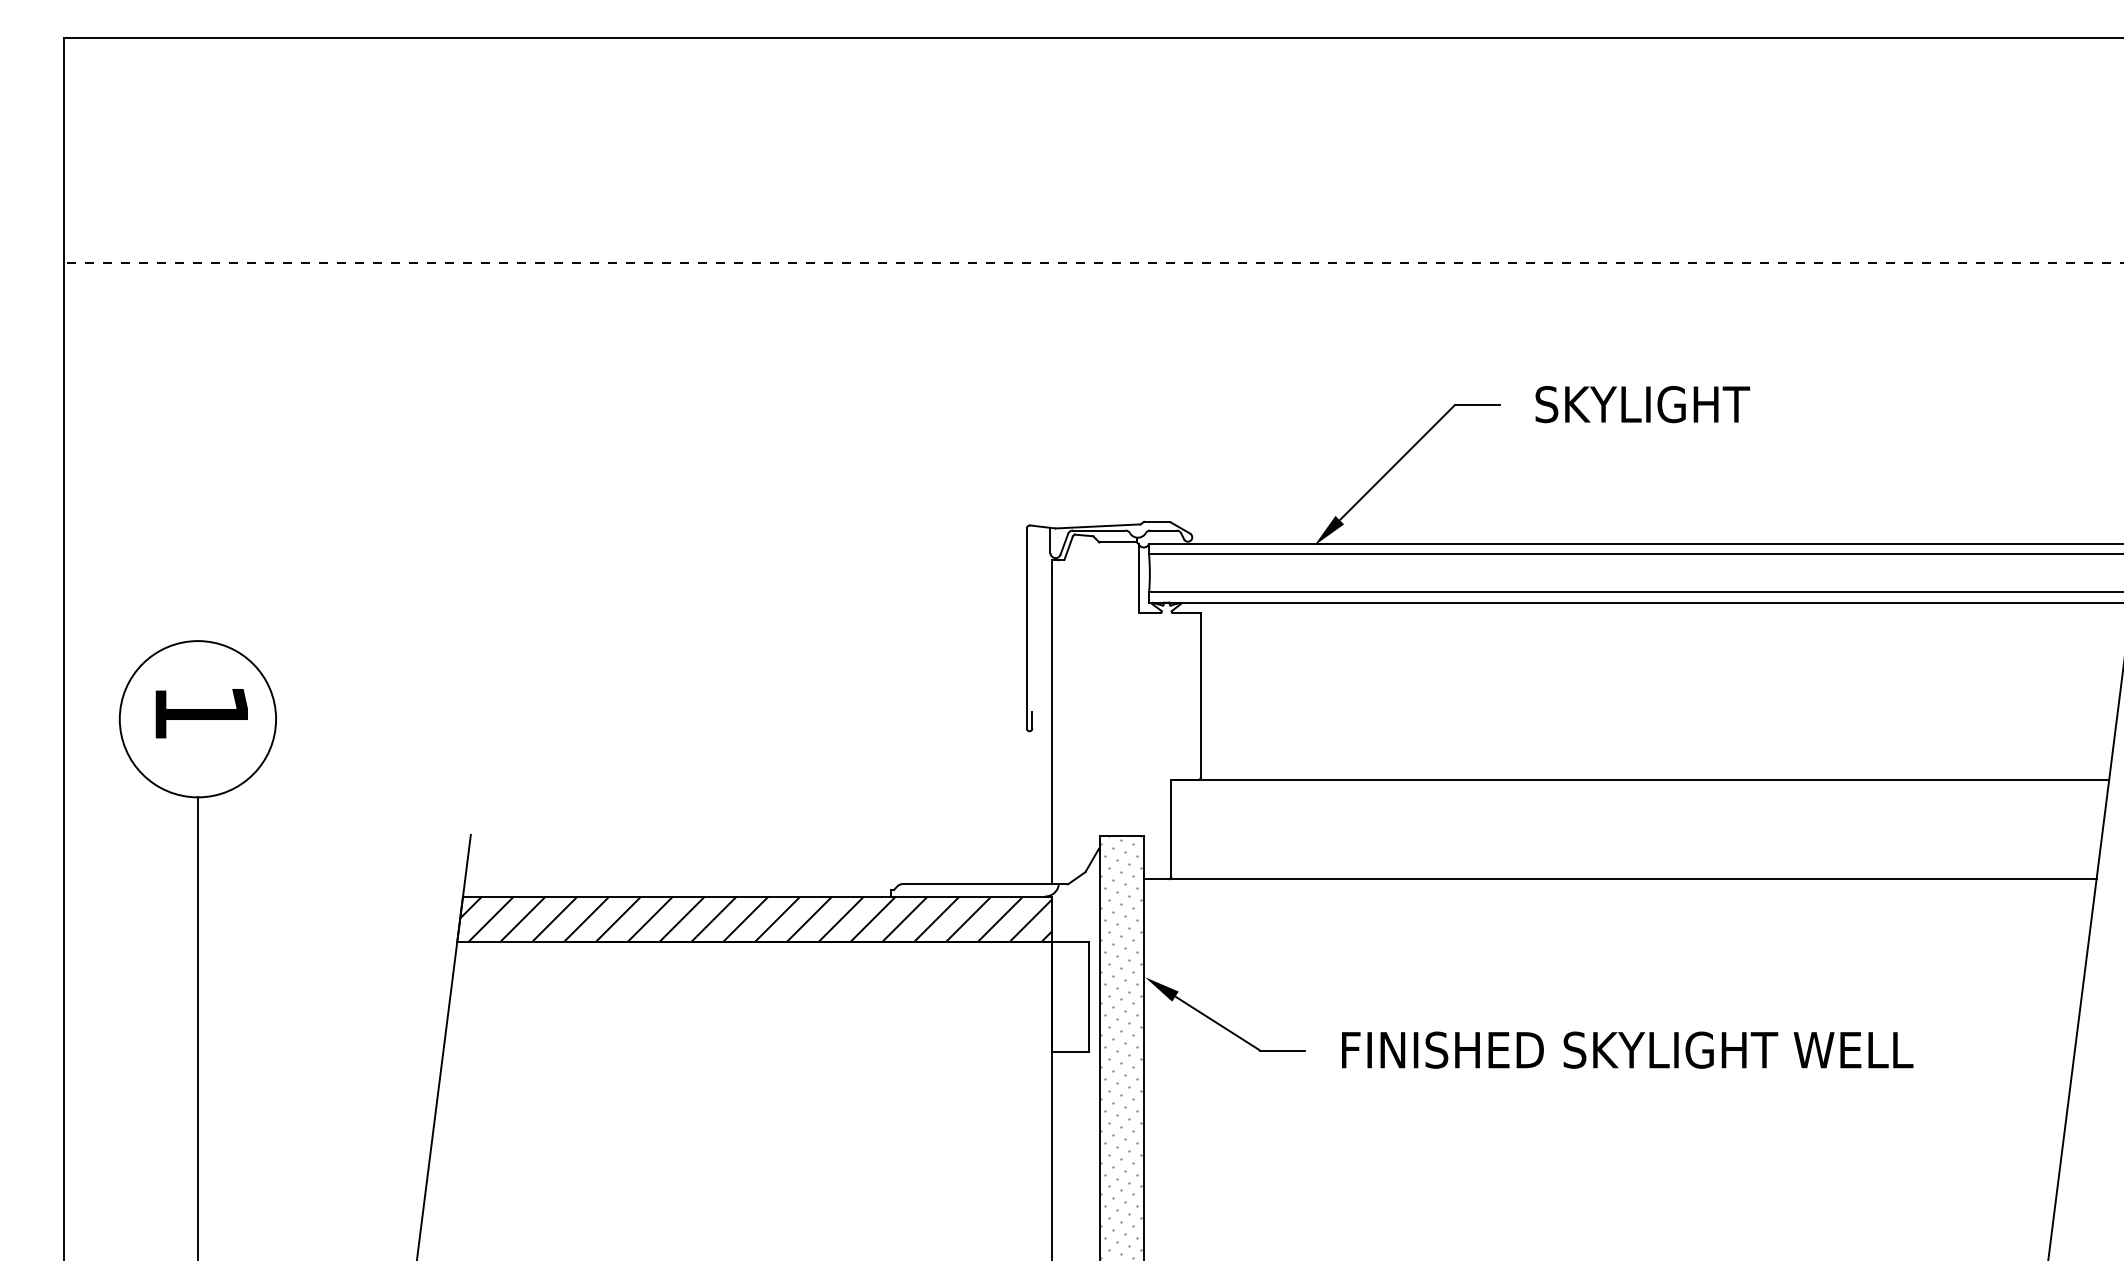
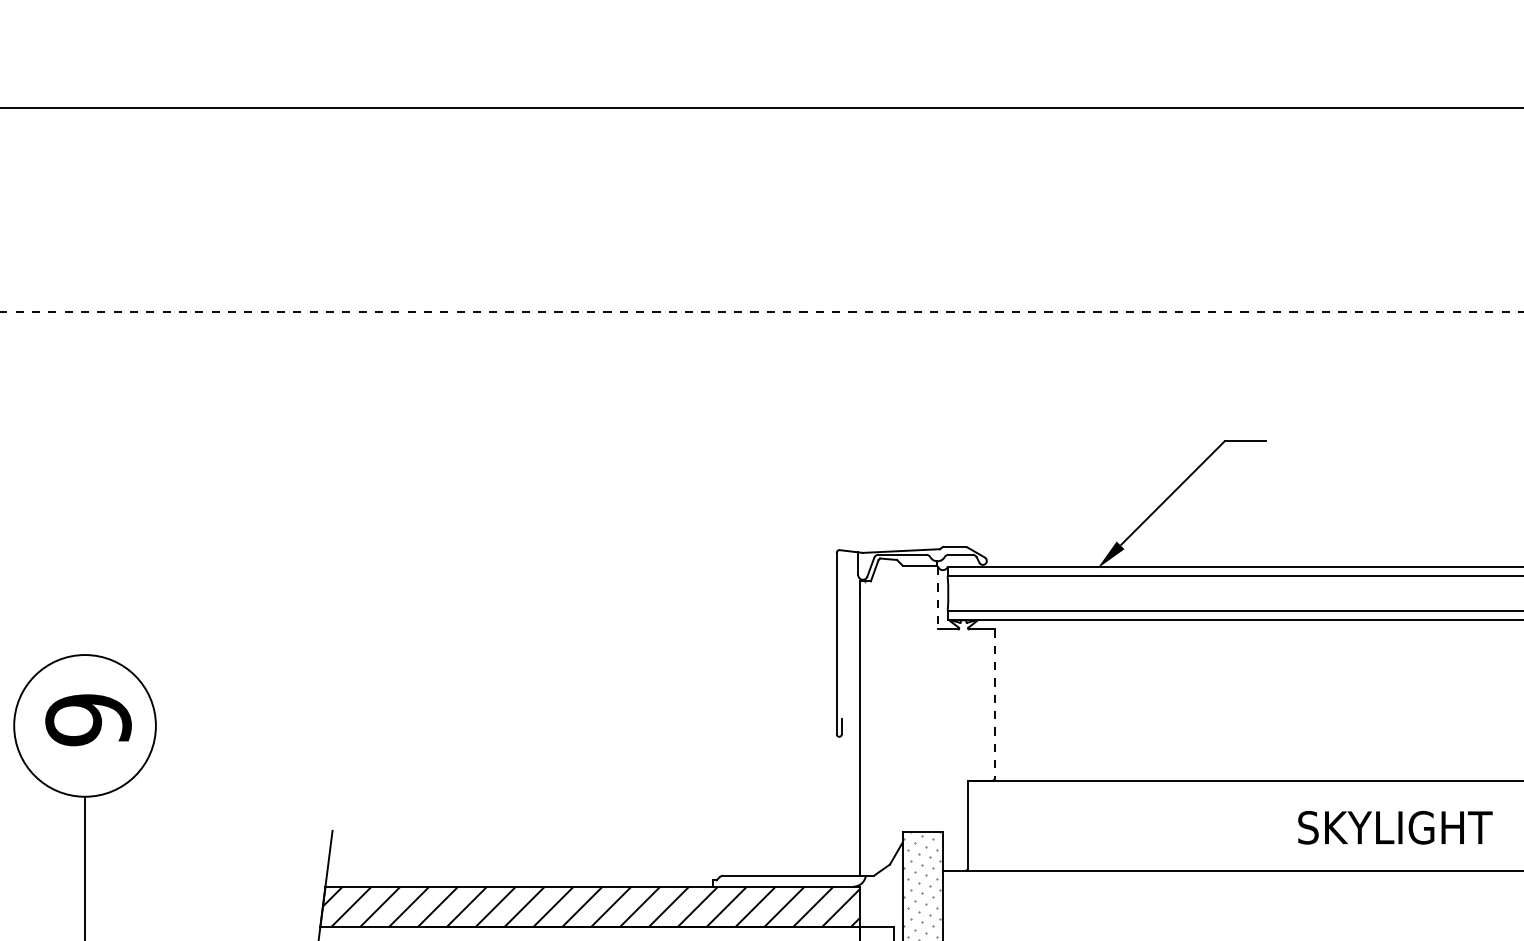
text: (1642, 404) -> (1395, 827), moved
line: (1138, 579) -> (938, 599), solid -> dashed
line: (1201, 695) -> (995, 704), solid -> dashed
text: (201, 712) -> (88, 719), 1 -> 6

